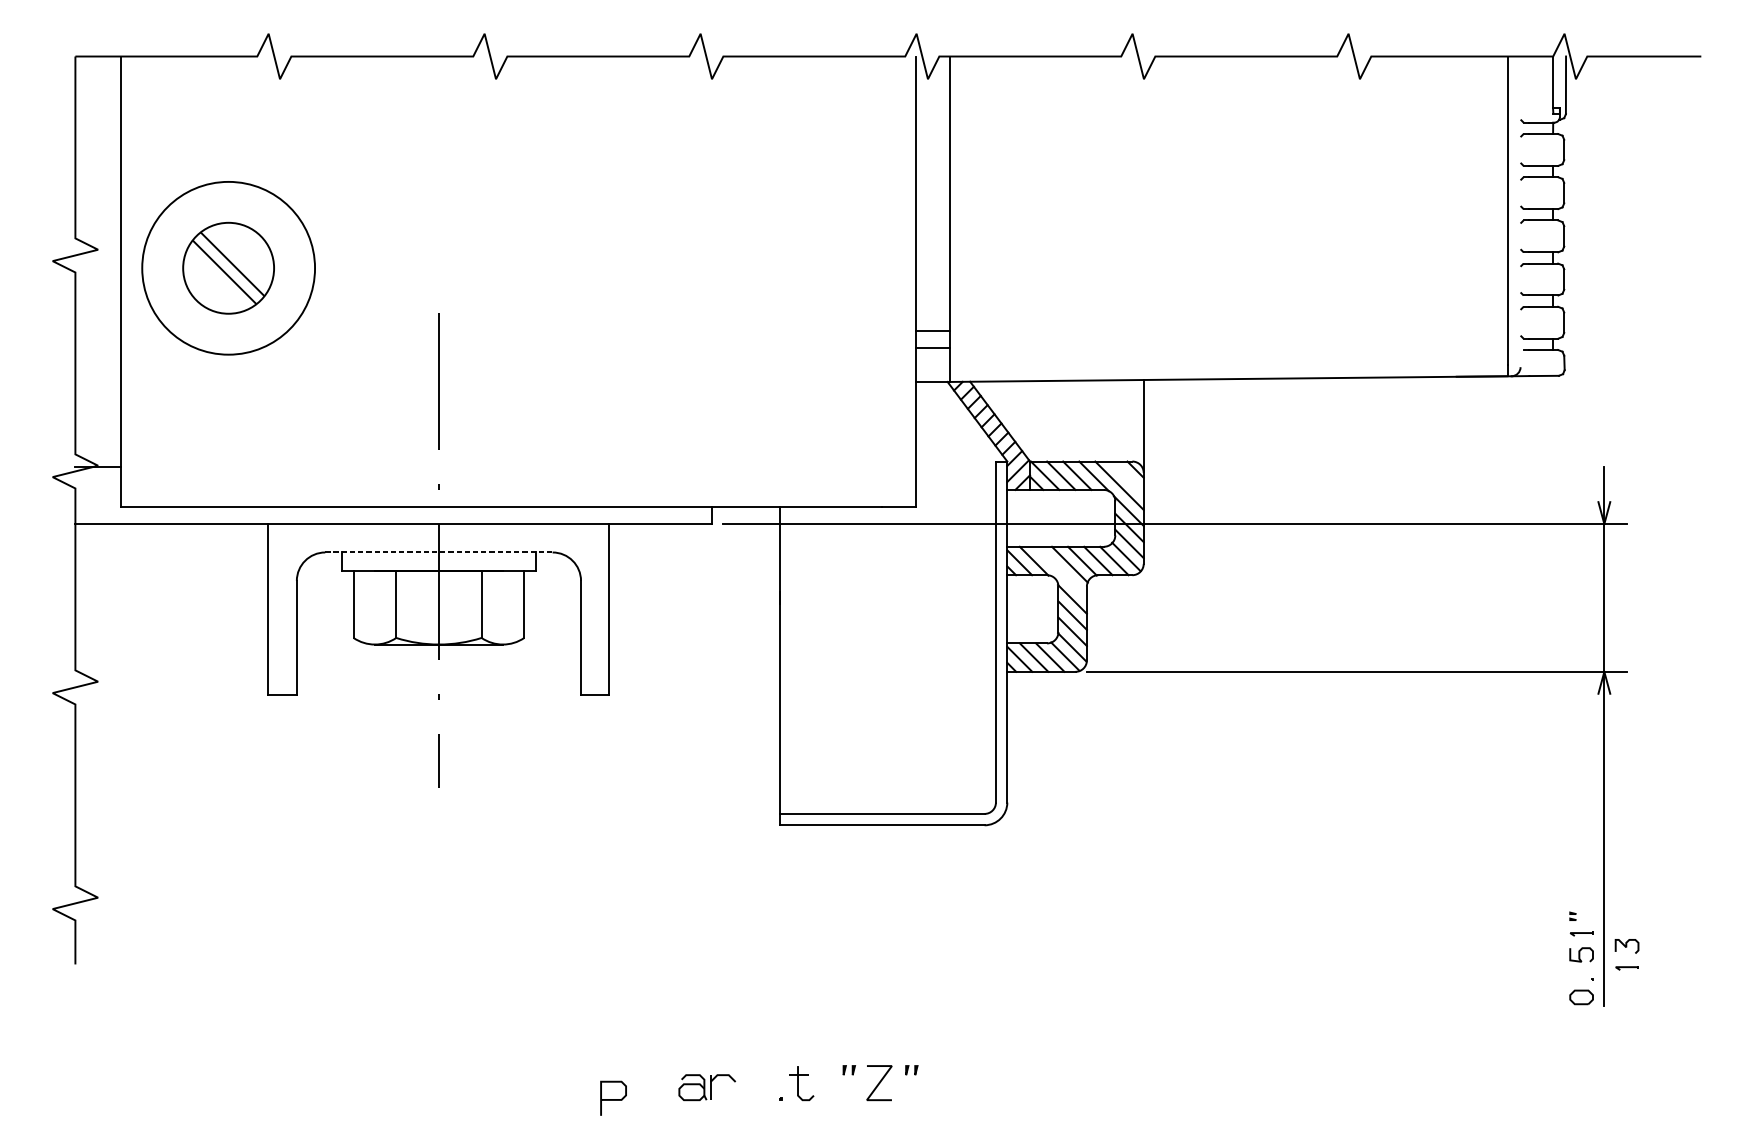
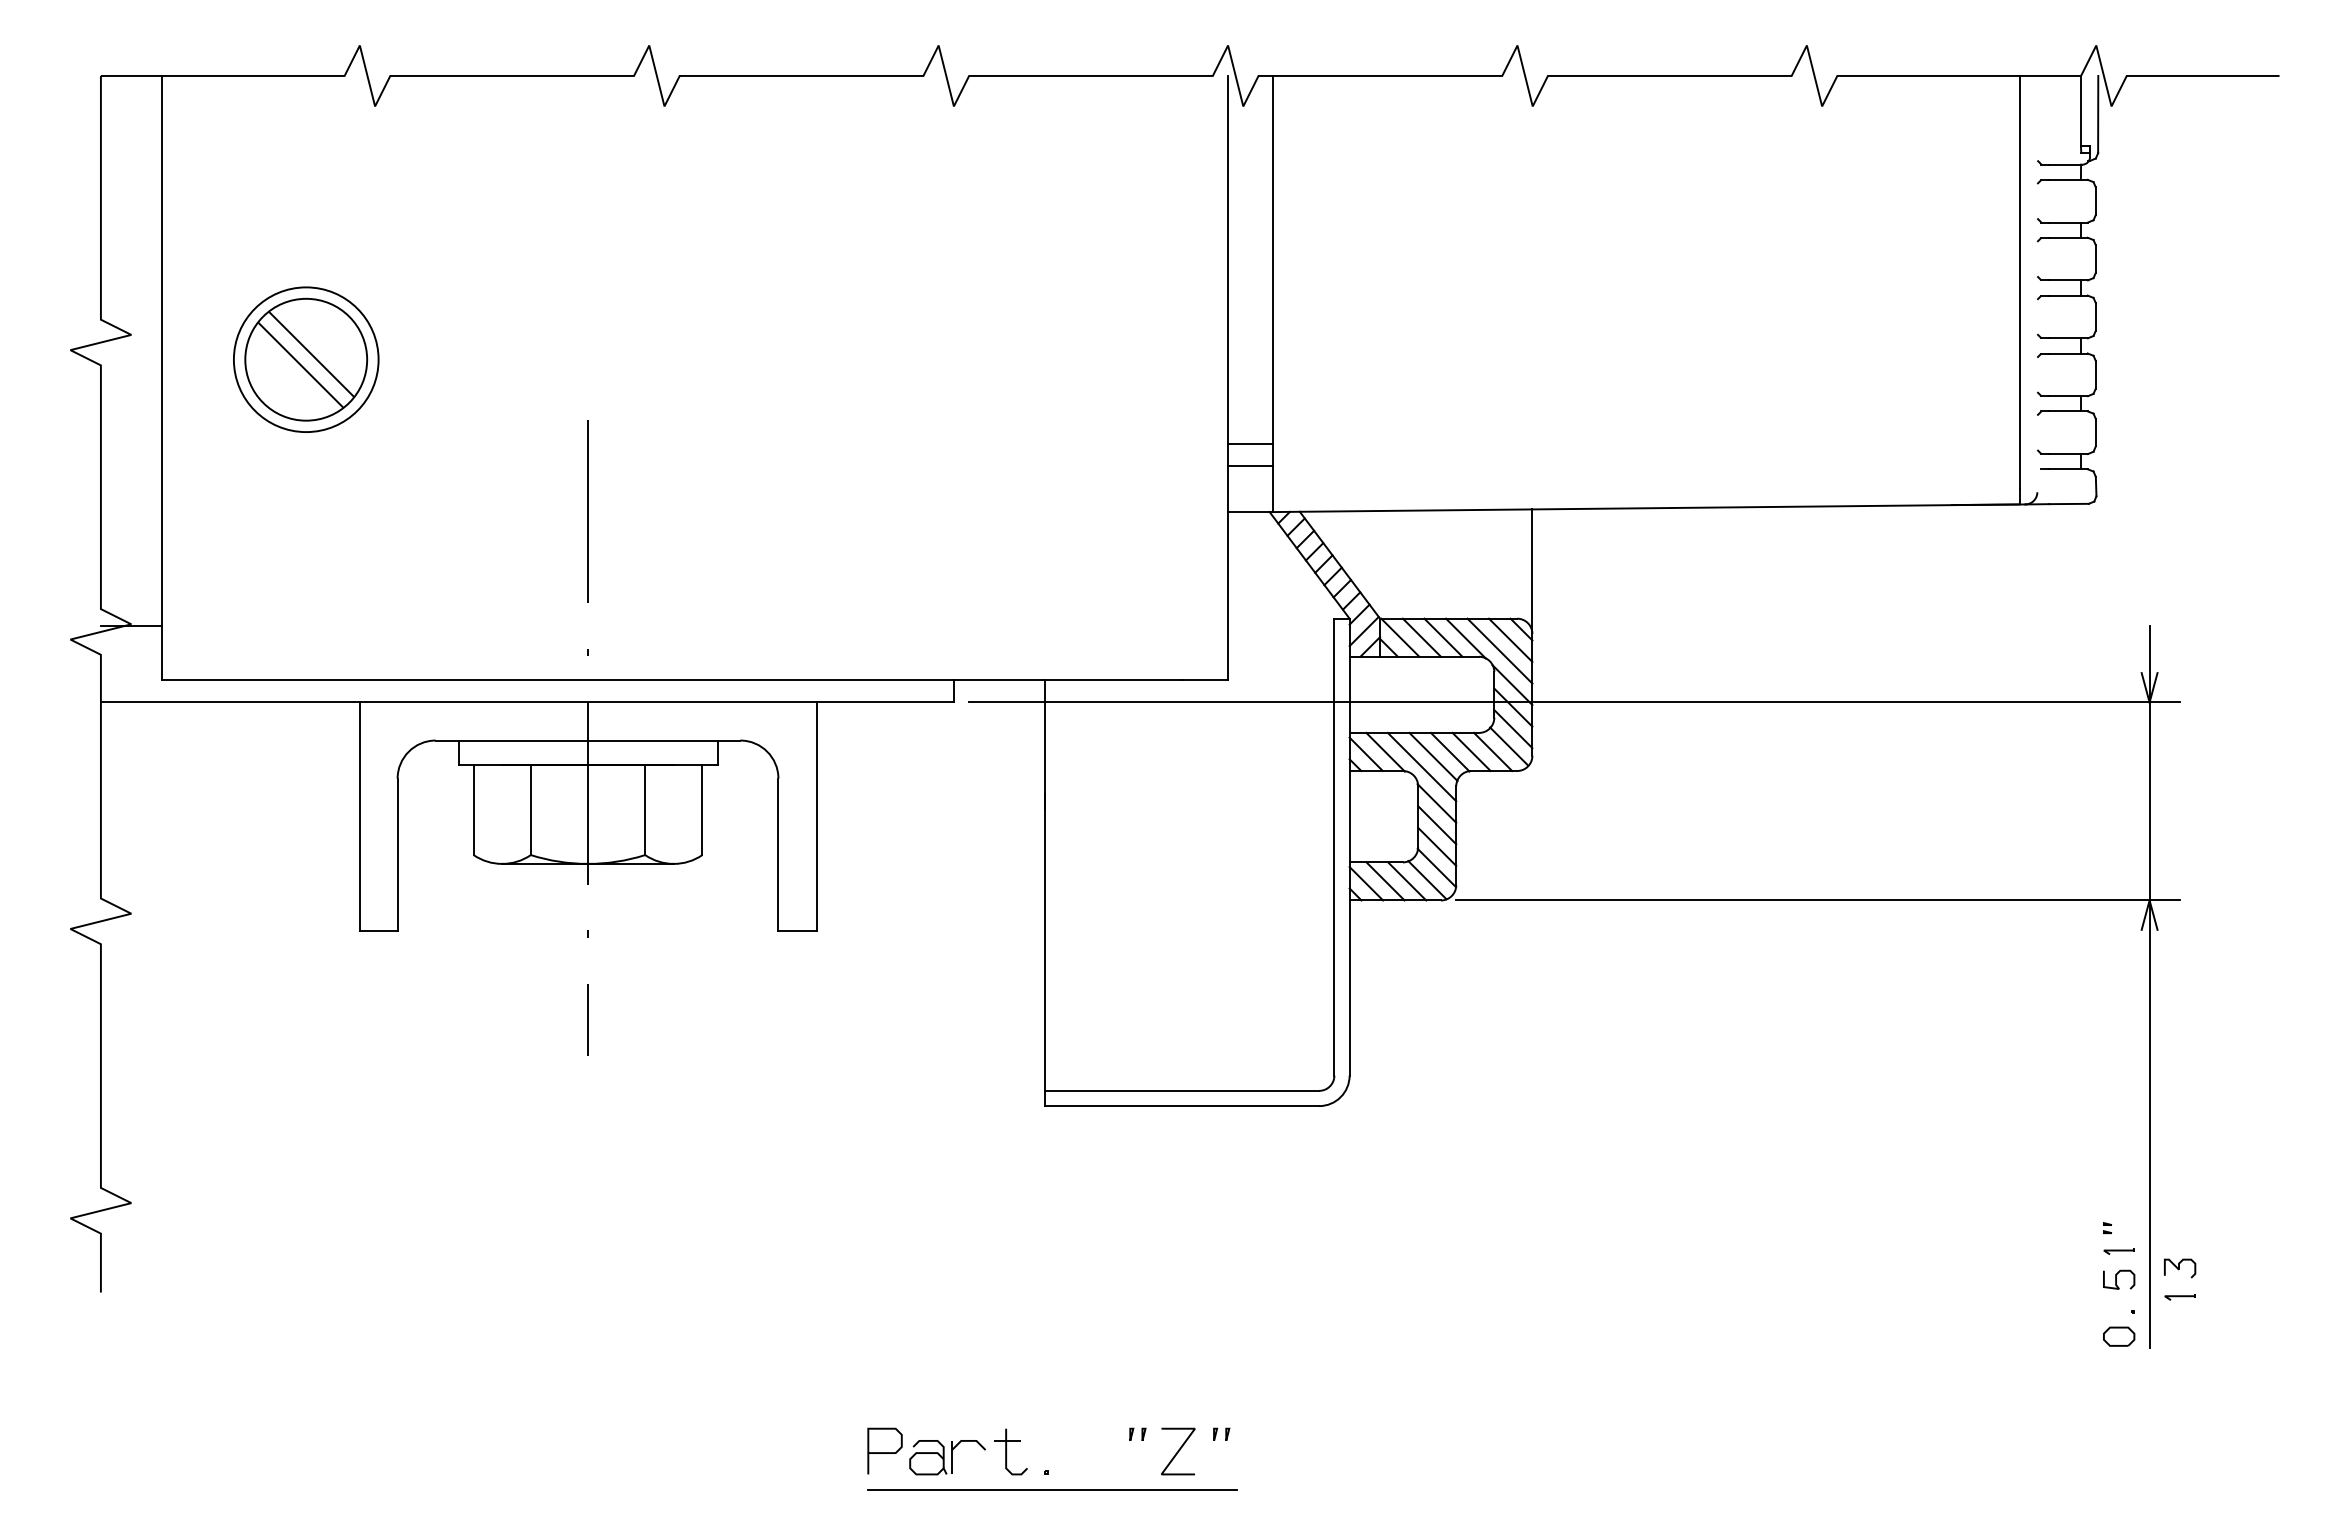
circle: (228, 268) -> (305, 359), size x0.62
line: (1127, 477) -> (1510, 639), added
line: (439, 552) -> (588, 740), dashed -> solid
line: (1060, 571) -> (1421, 766), added
part: (801, 1083) -> (1010, 1451), moved
curve: (613, 1099) -> (884, 1452), moved
line: (785, 1111) -> (1052, 1489), added

